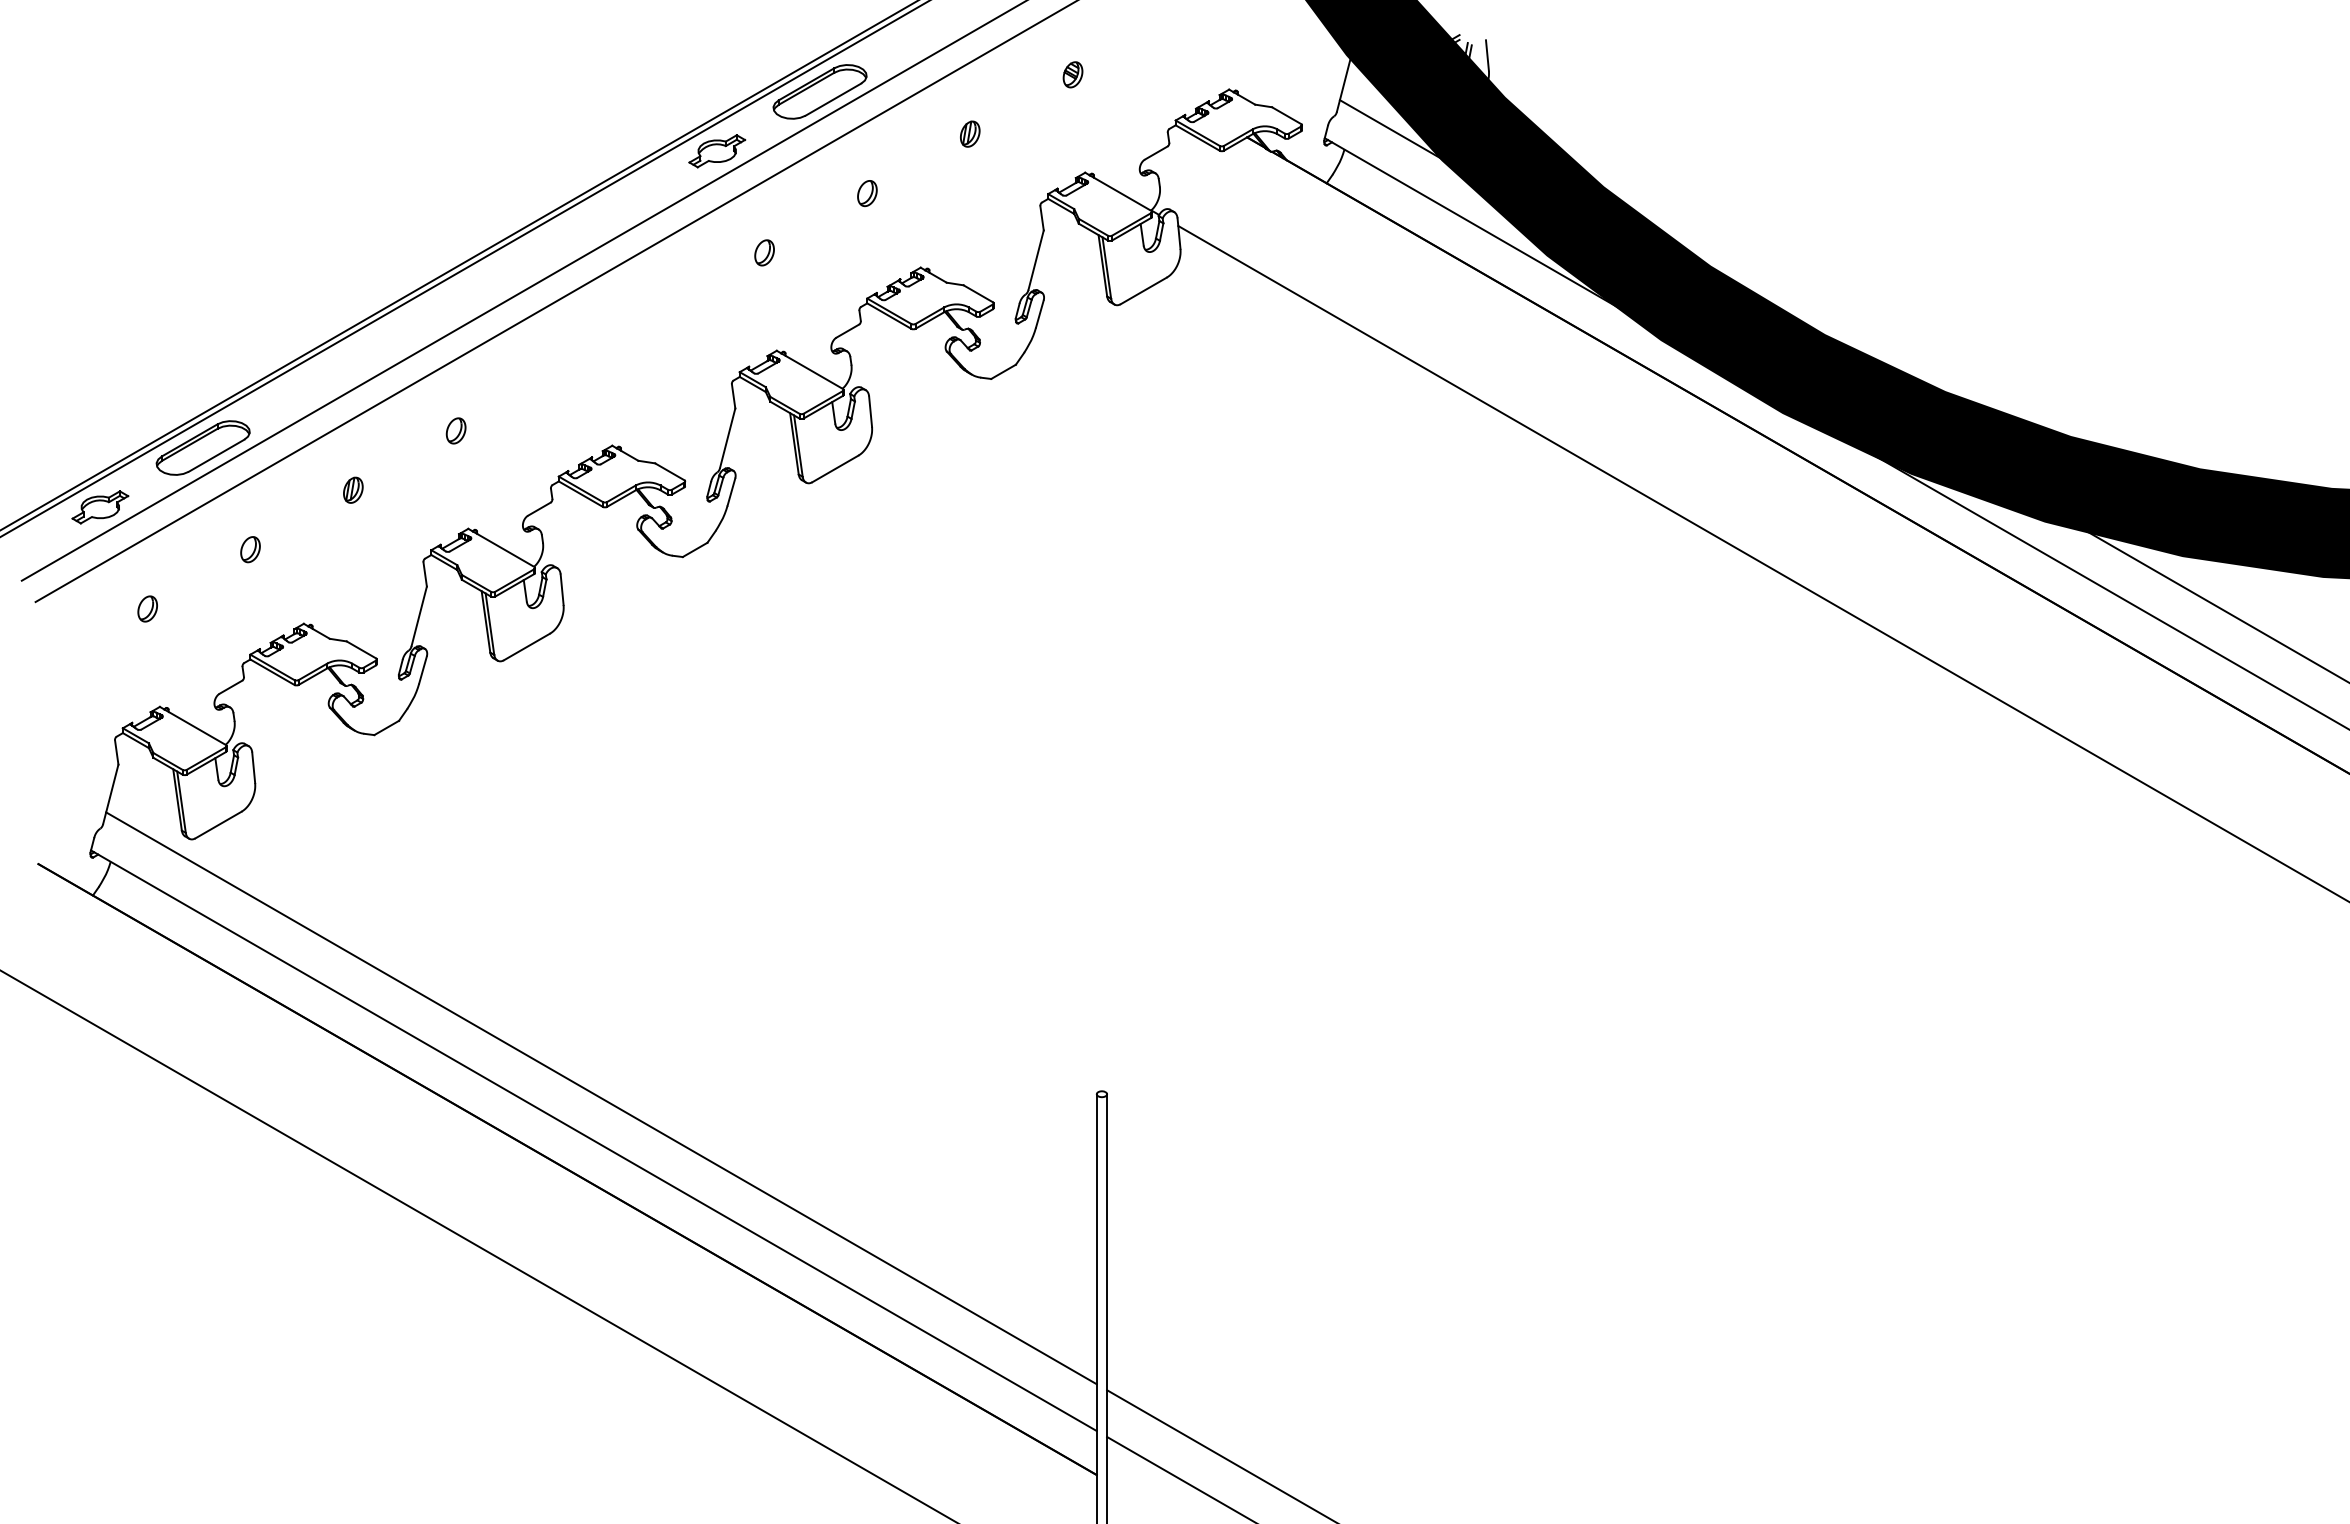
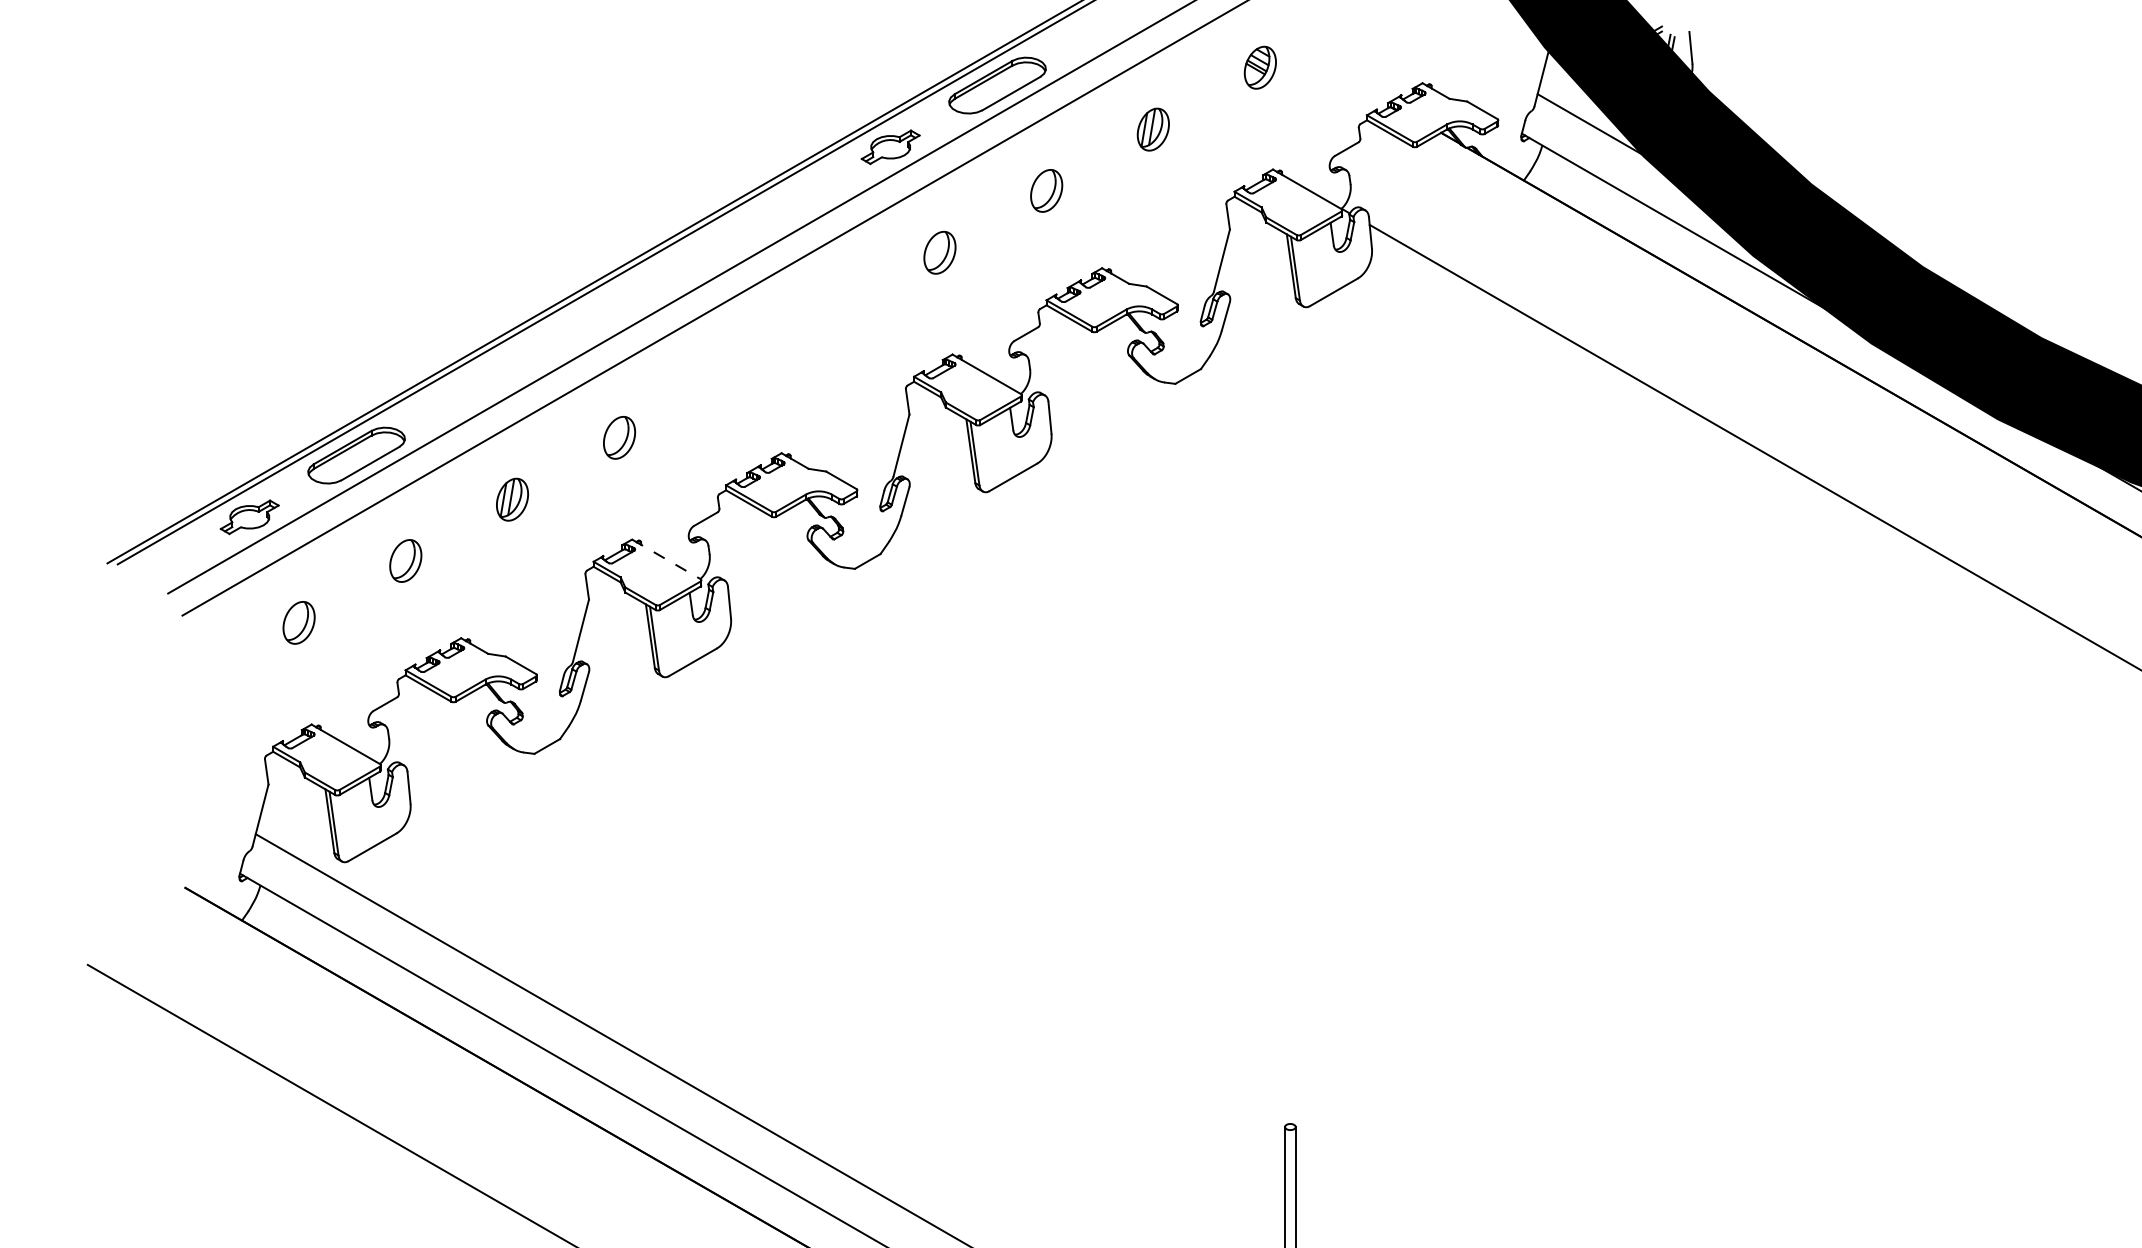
part: (1072, 74) -> (1259, 67), size x1.6
part: (970, 133) -> (1153, 128), size x1.6
part: (867, 193) -> (1046, 191), size x1.6
part: (764, 252) -> (939, 252), size x1.6
part: (455, 430) -> (618, 437), size x1.6
part: (353, 489) -> (512, 498), size x1.6
line: (501, 548) -> (666, 559), solid -> dashed
part: (250, 549) -> (405, 561), size x1.6
part: (147, 608) -> (298, 622), size x1.6

